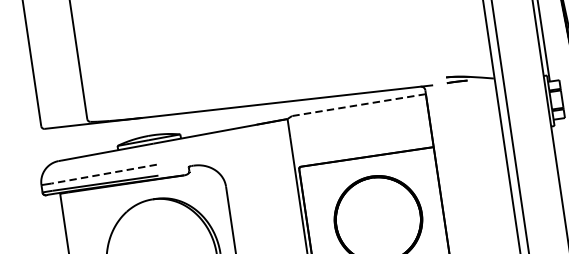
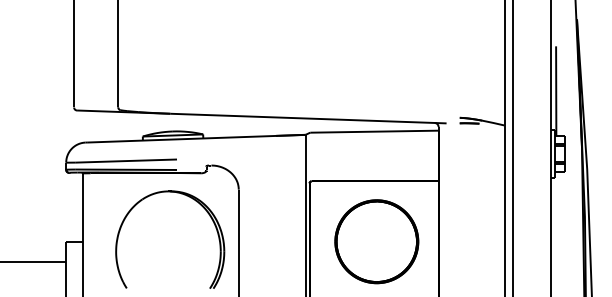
line: (357, 105) -> (373, 131), dashed -> solid
line: (104, 174) -> (126, 161), dashed -> solid

